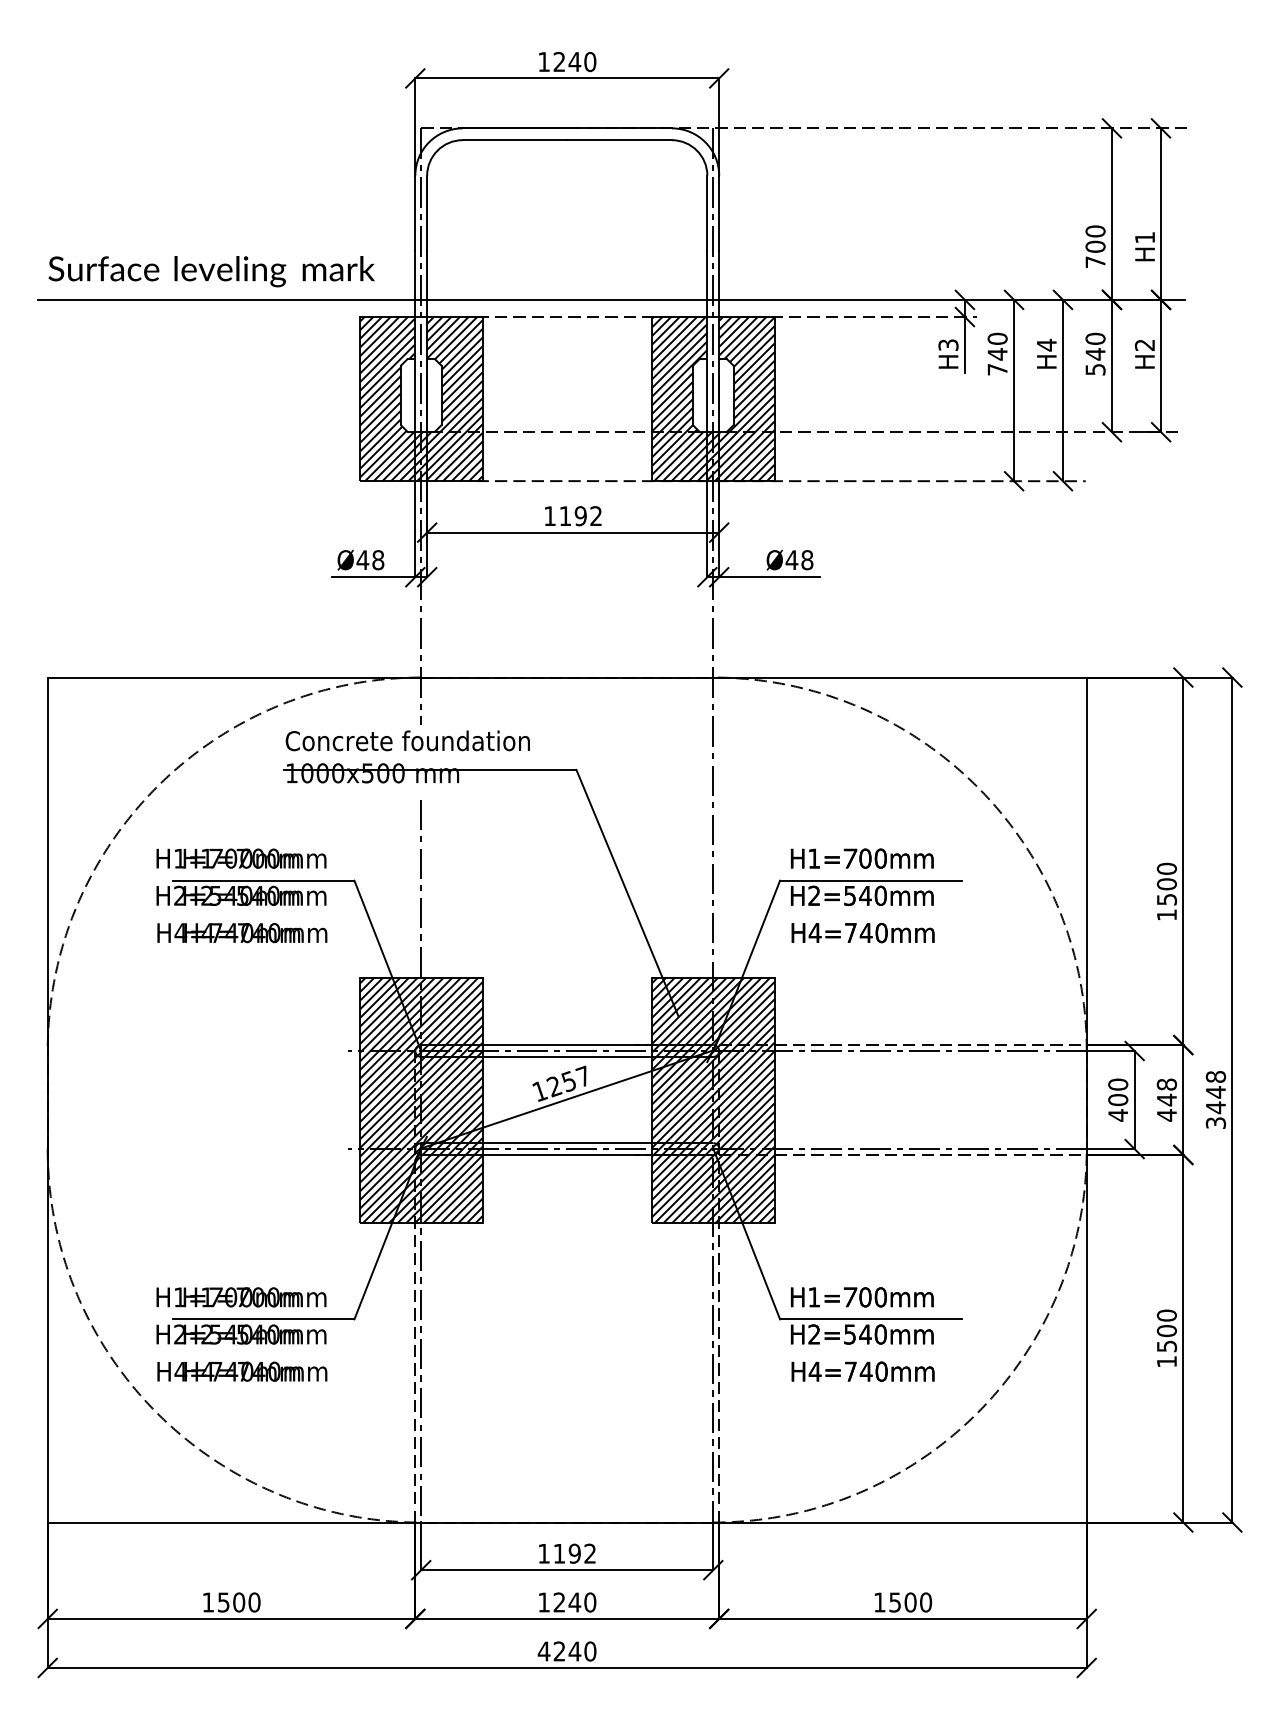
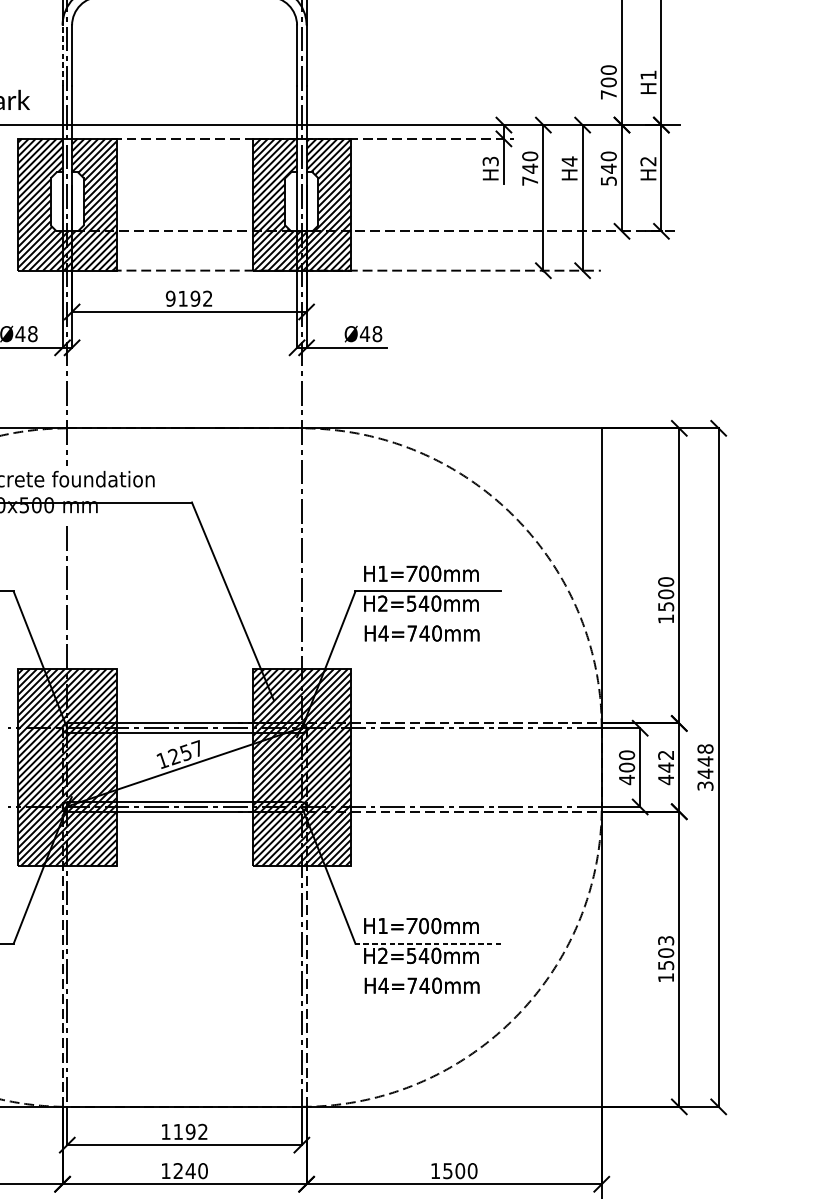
line: (415, 213) -> (62, 55), solid -> dashed
text: (550, 516) -> (171, 299), 1192 -> 9192
text: (1167, 1084) -> (666, 755), 448 -> 442
text: (1166, 1315) -> (665, 940), 1500 -> 1503
line: (870, 1319) -> (428, 943), solid -> dashed

